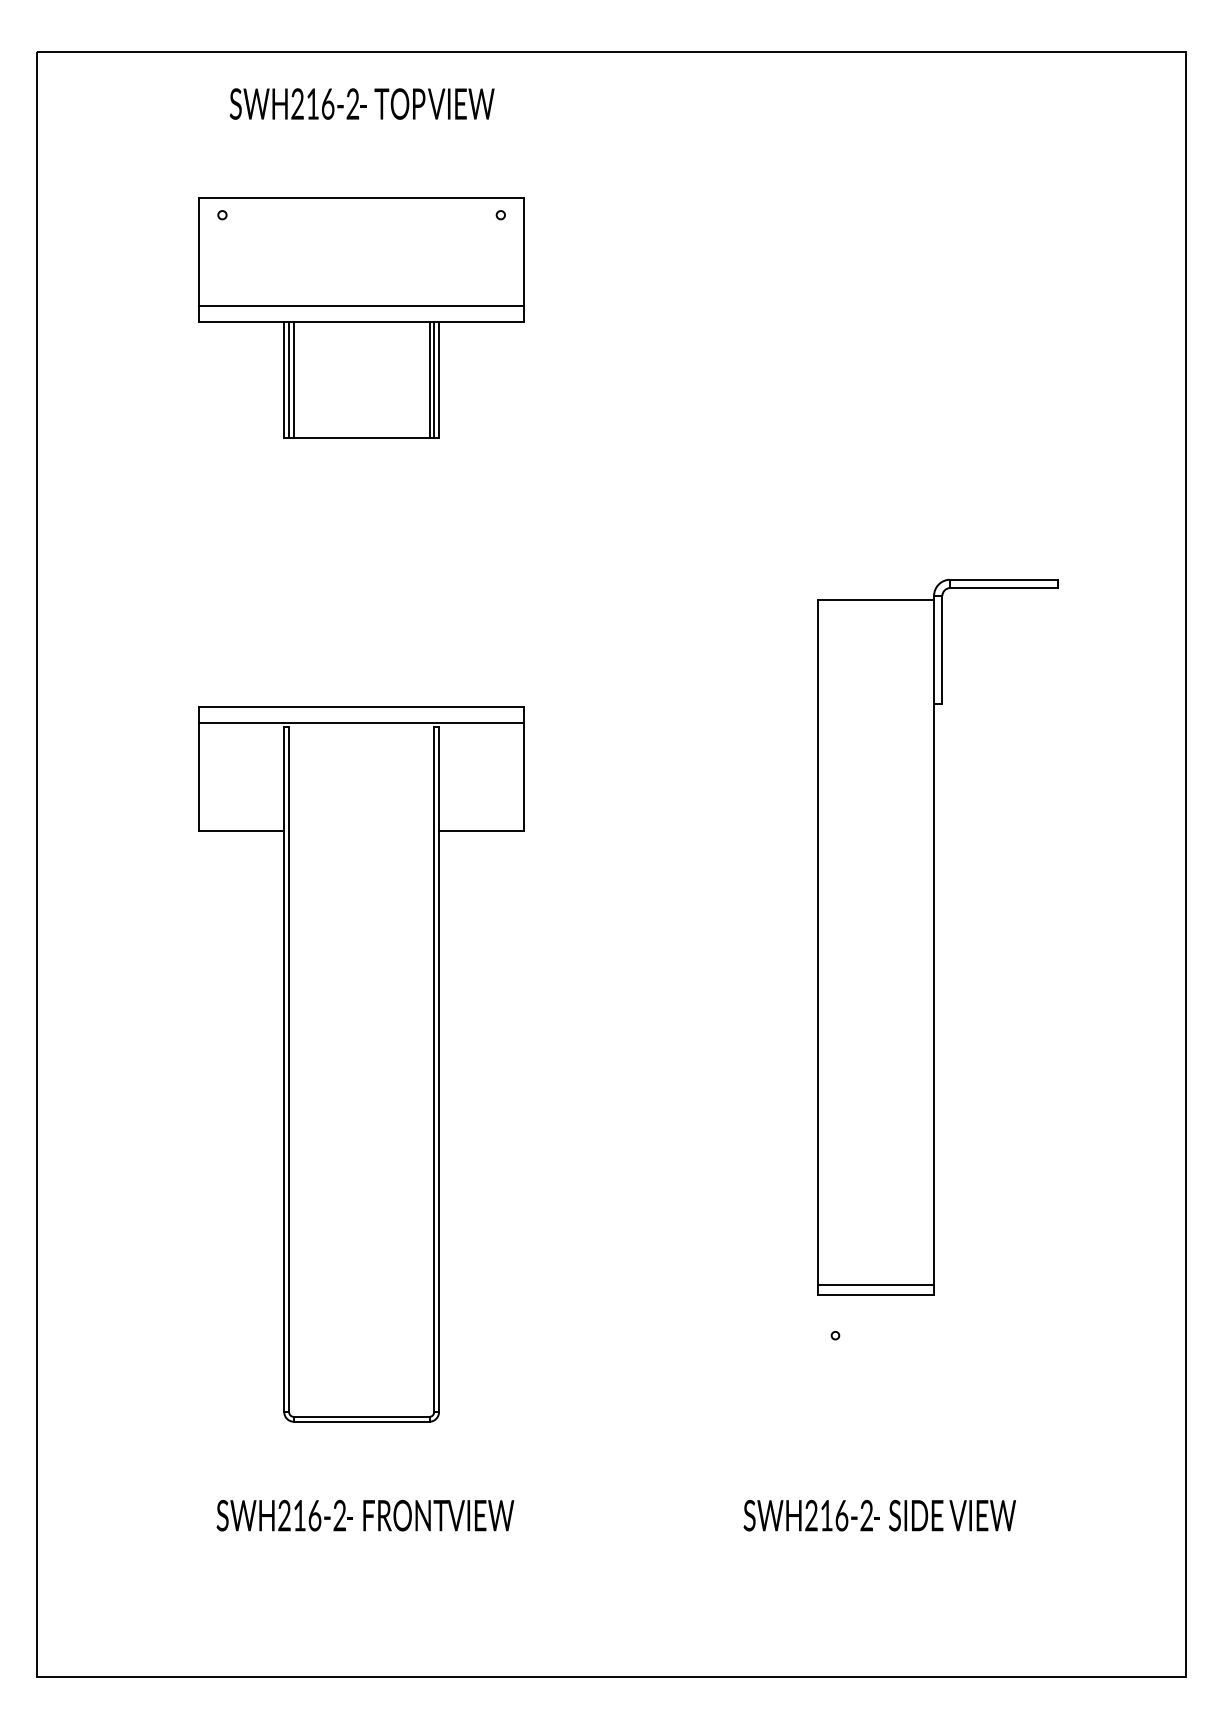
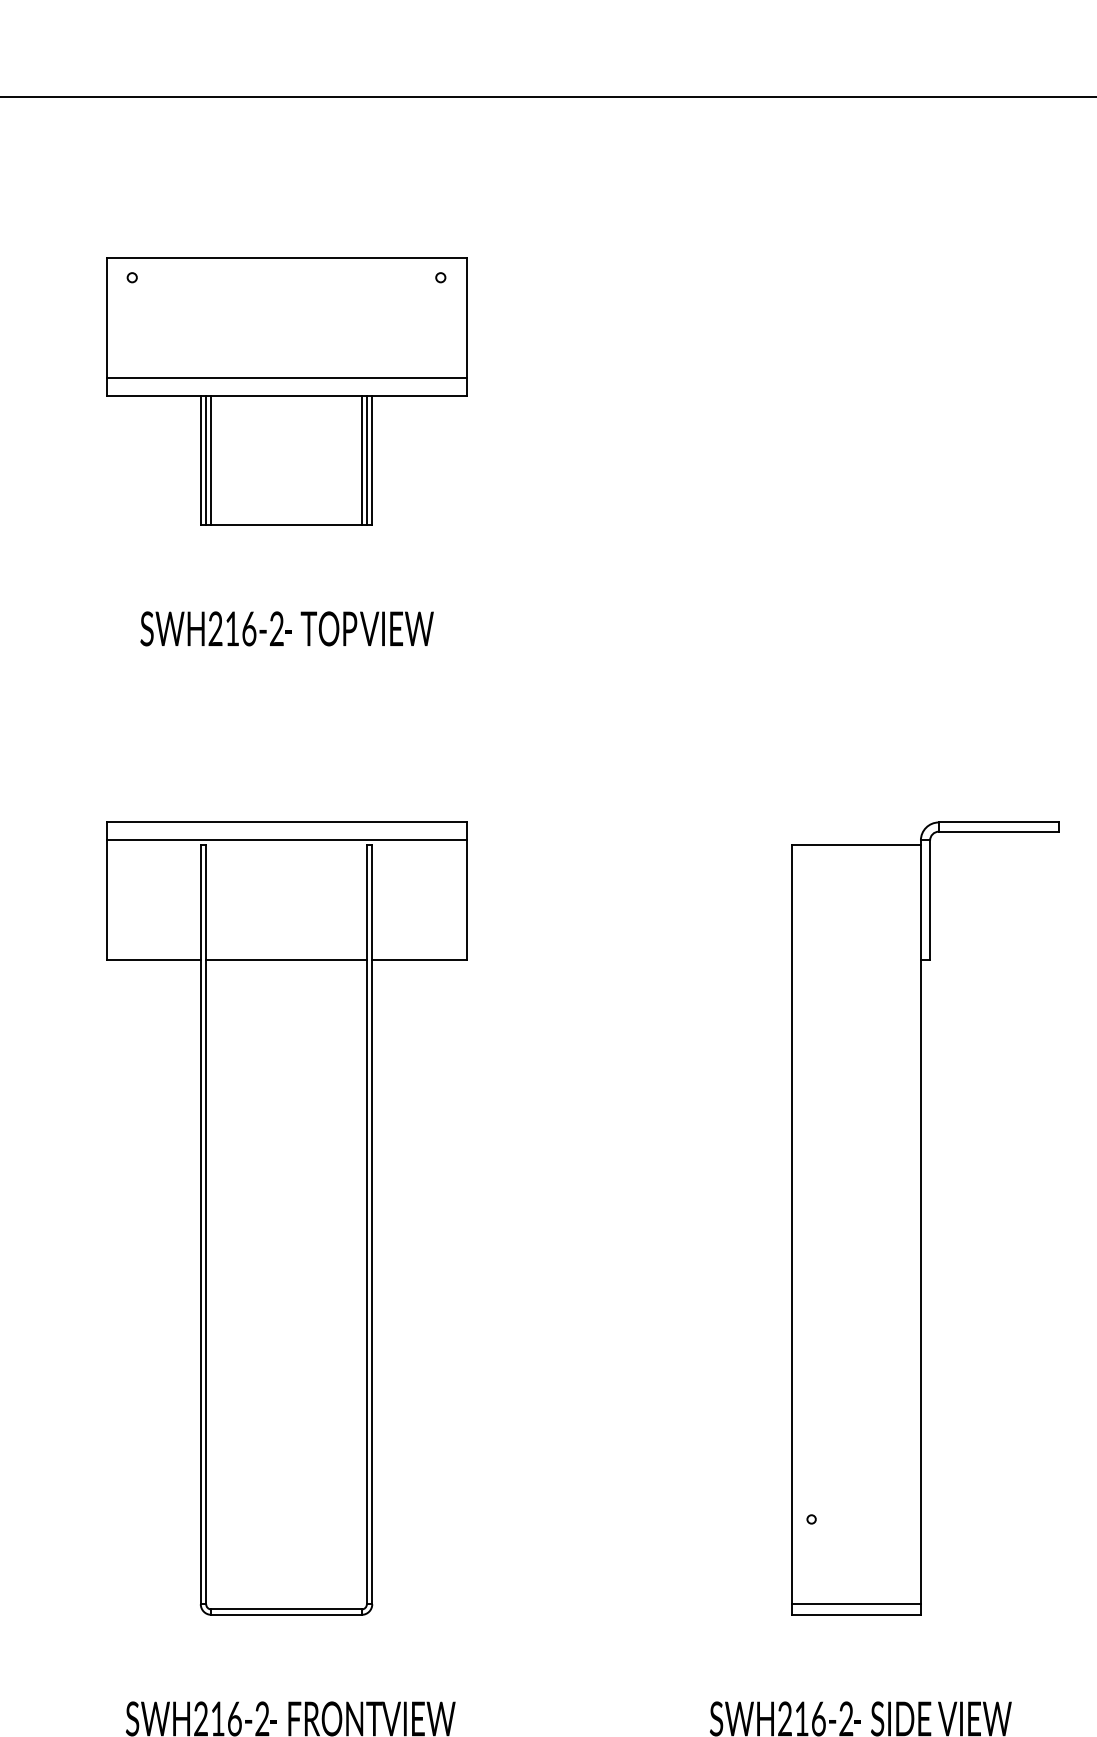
text: (361, 103) -> (286, 628), moved
line: (361, 831) -> (286, 960), added
part: (937, 936) -> (924, 1217), moved

